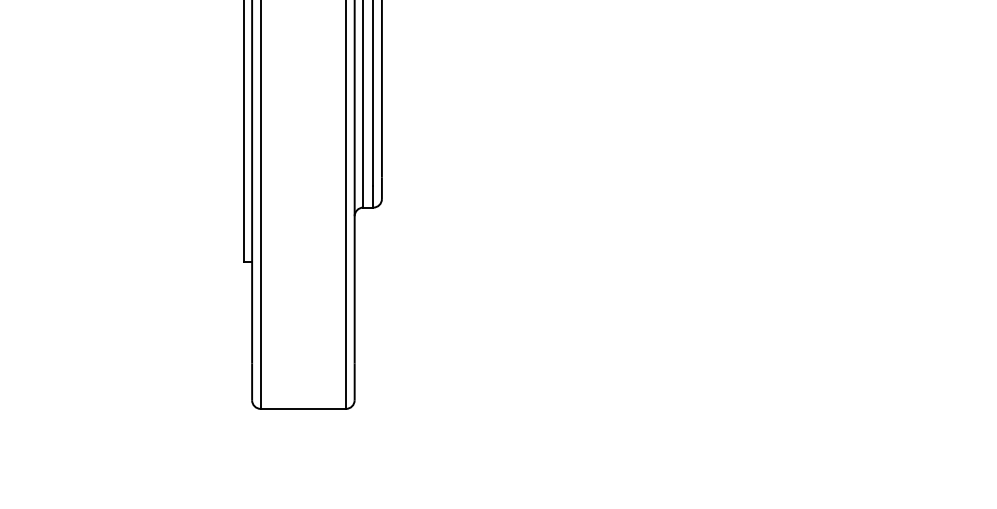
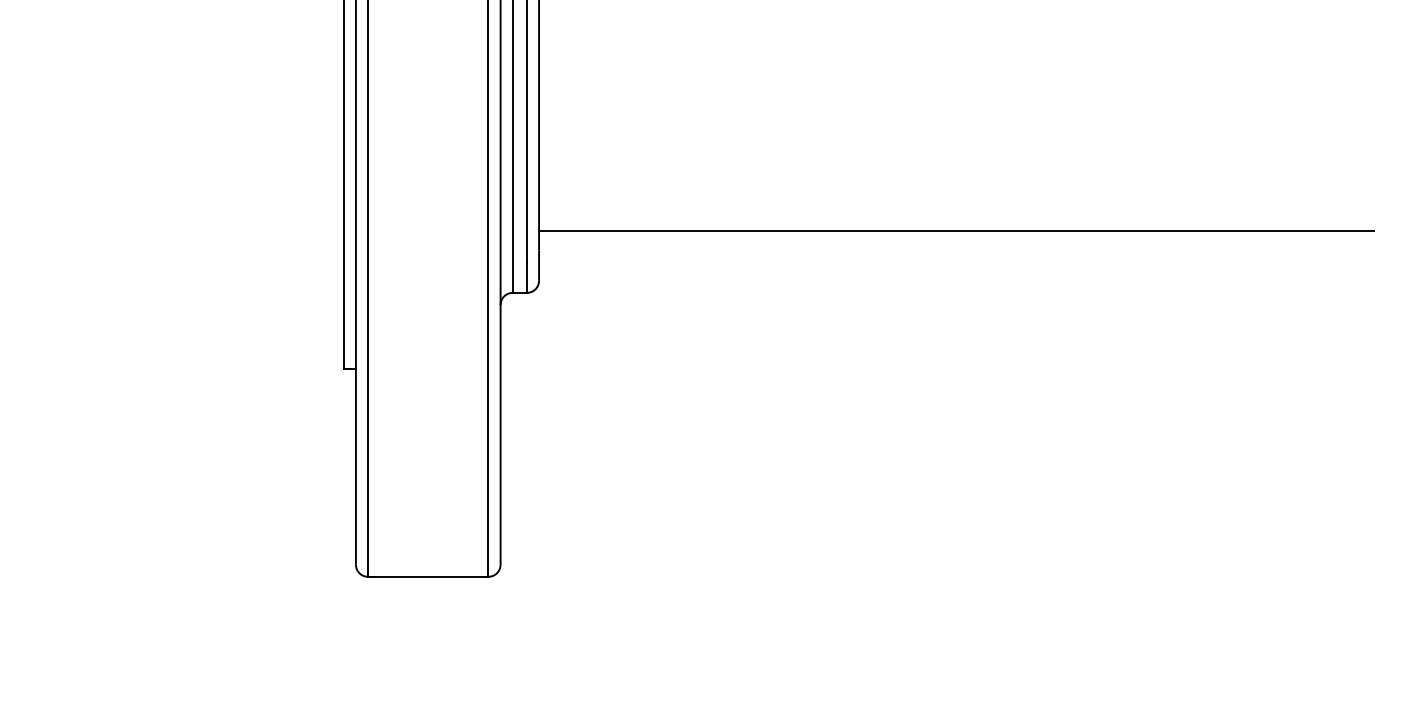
line: (677, 163) -> (956, 230), added

